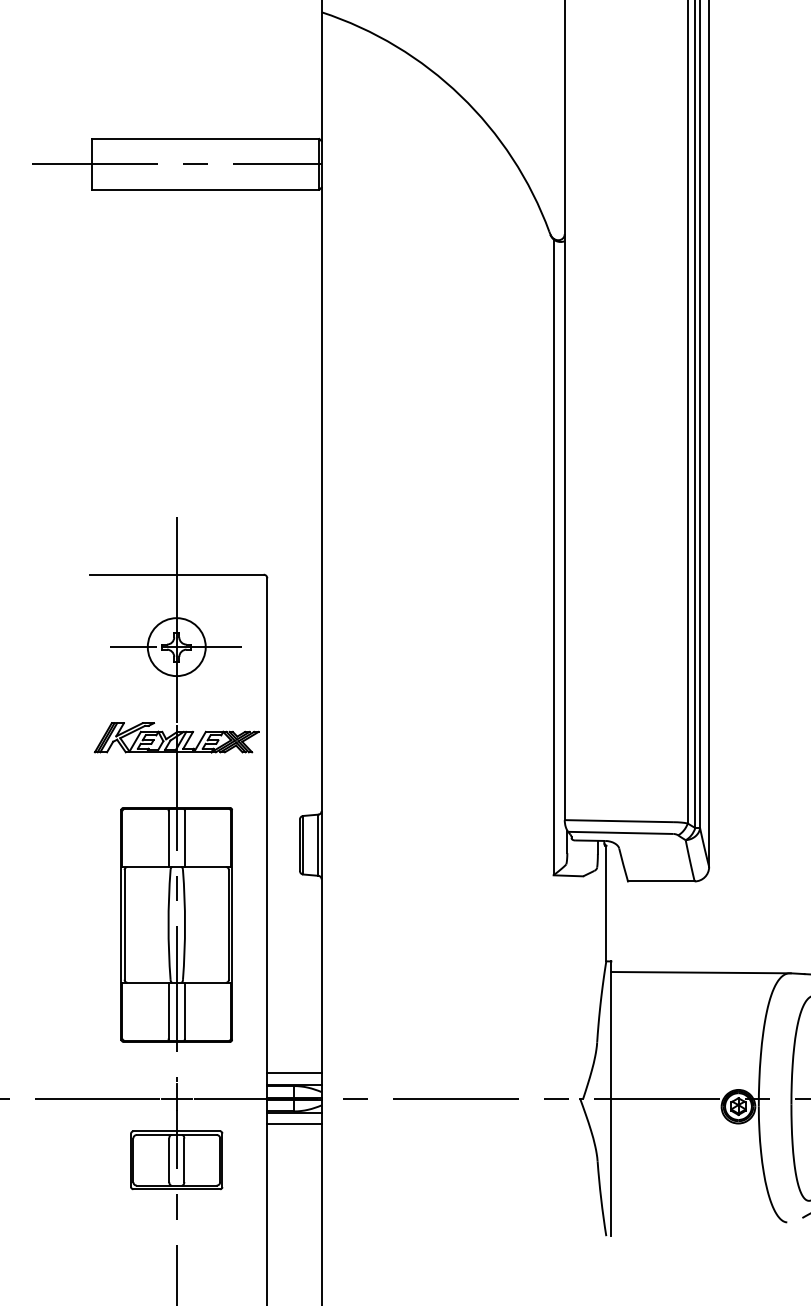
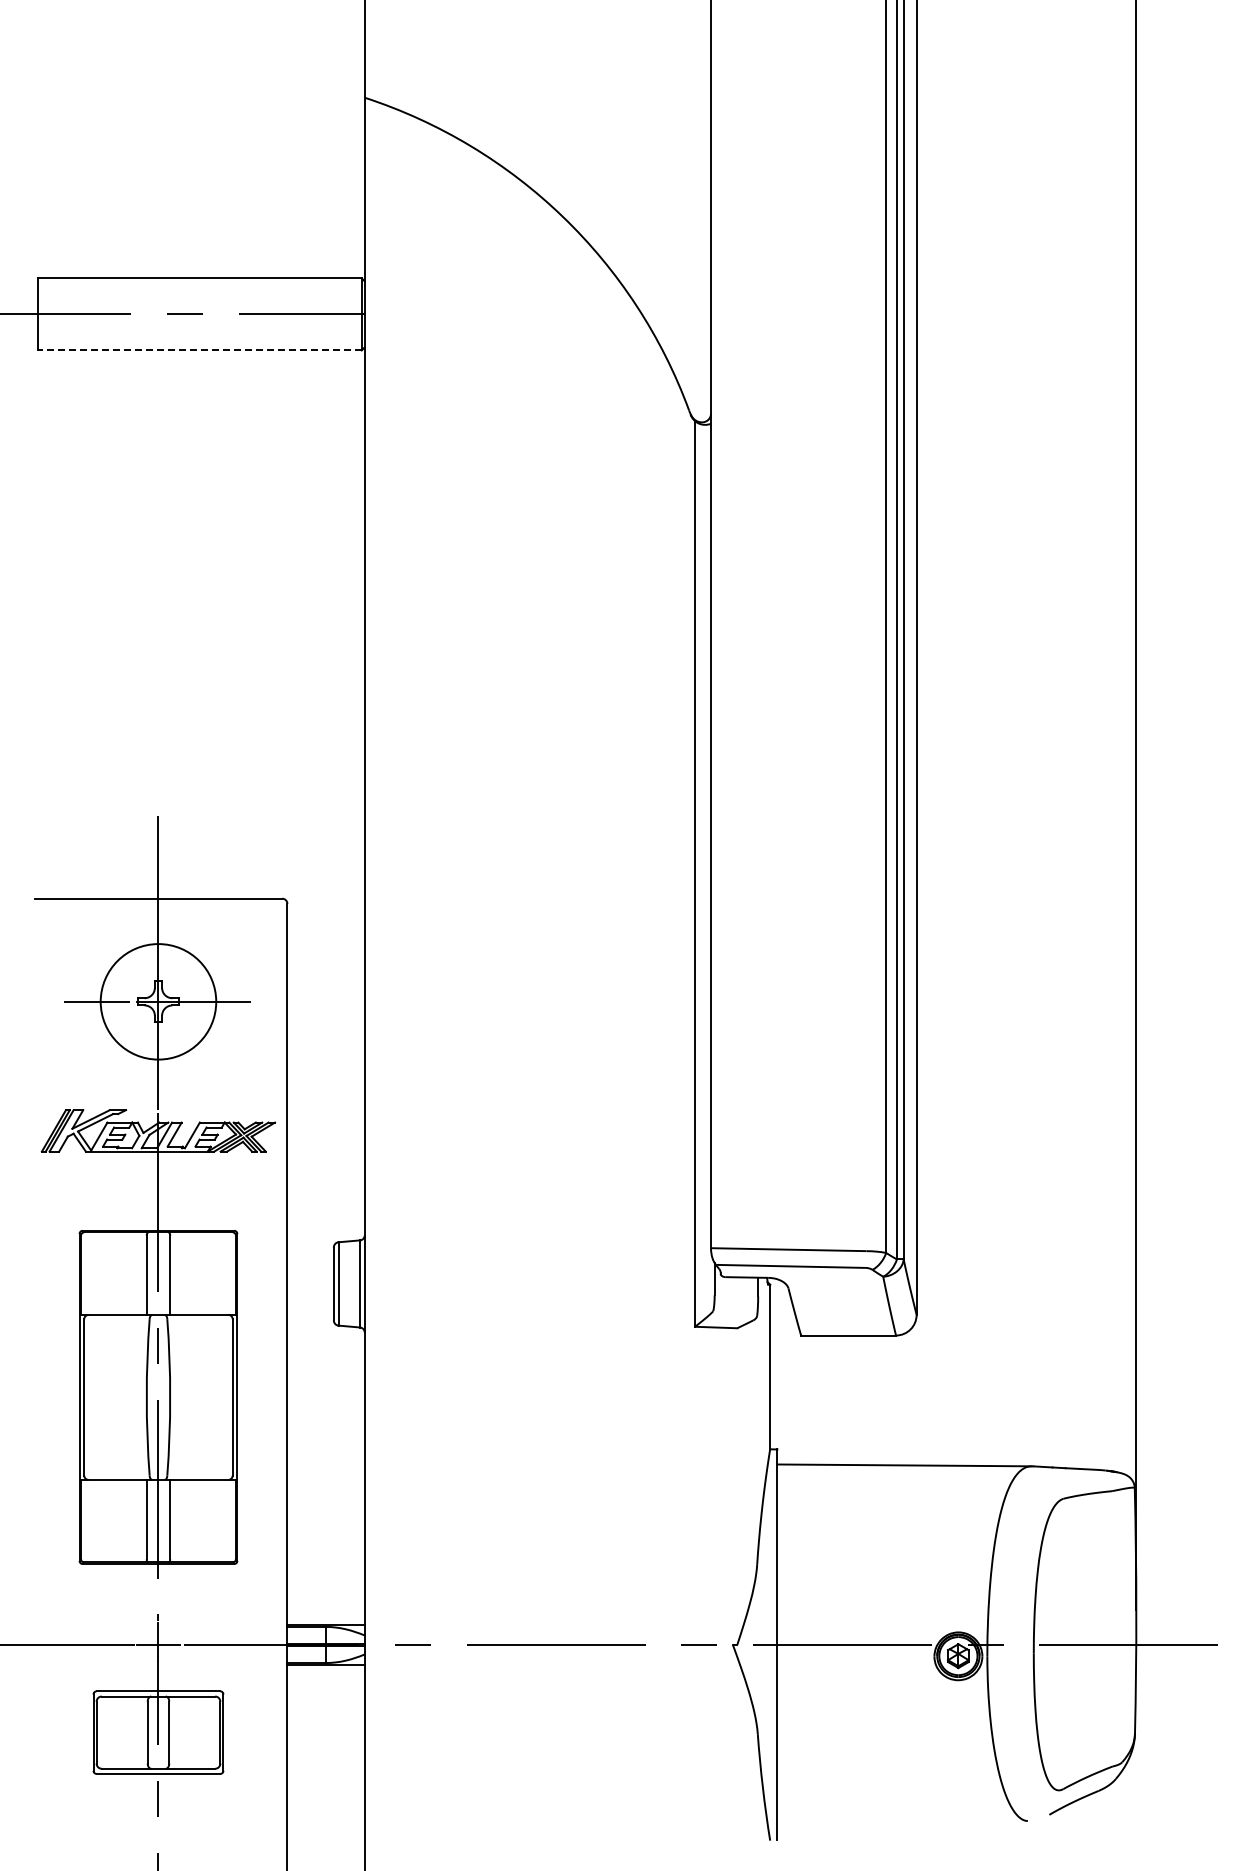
line: (205, 189) -> (199, 350), solid -> dashed
circle: (176, 646) -> (158, 1001), size x1.4
line: (294, 1073) -> (325, 1608), removed
line: (294, 1124) -> (325, 1681), removed

